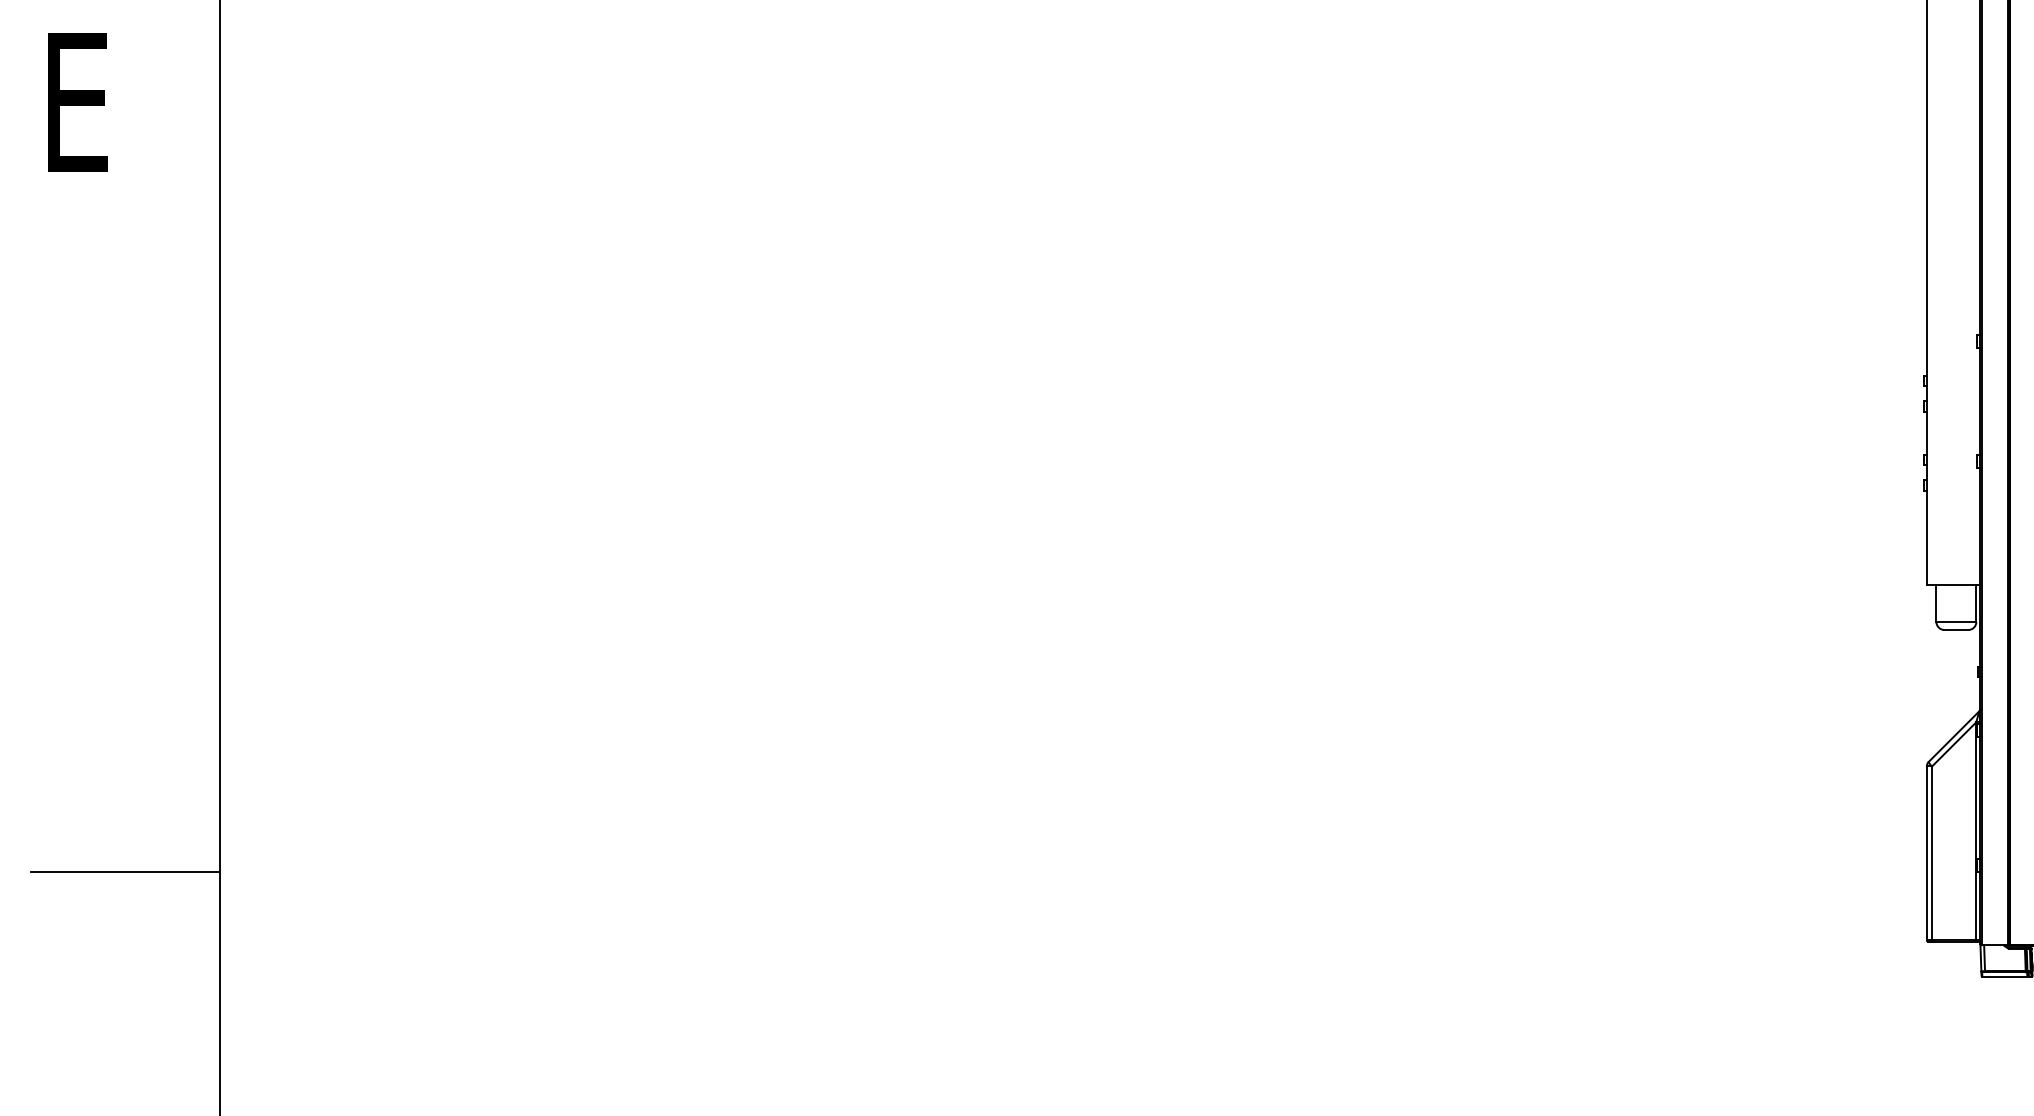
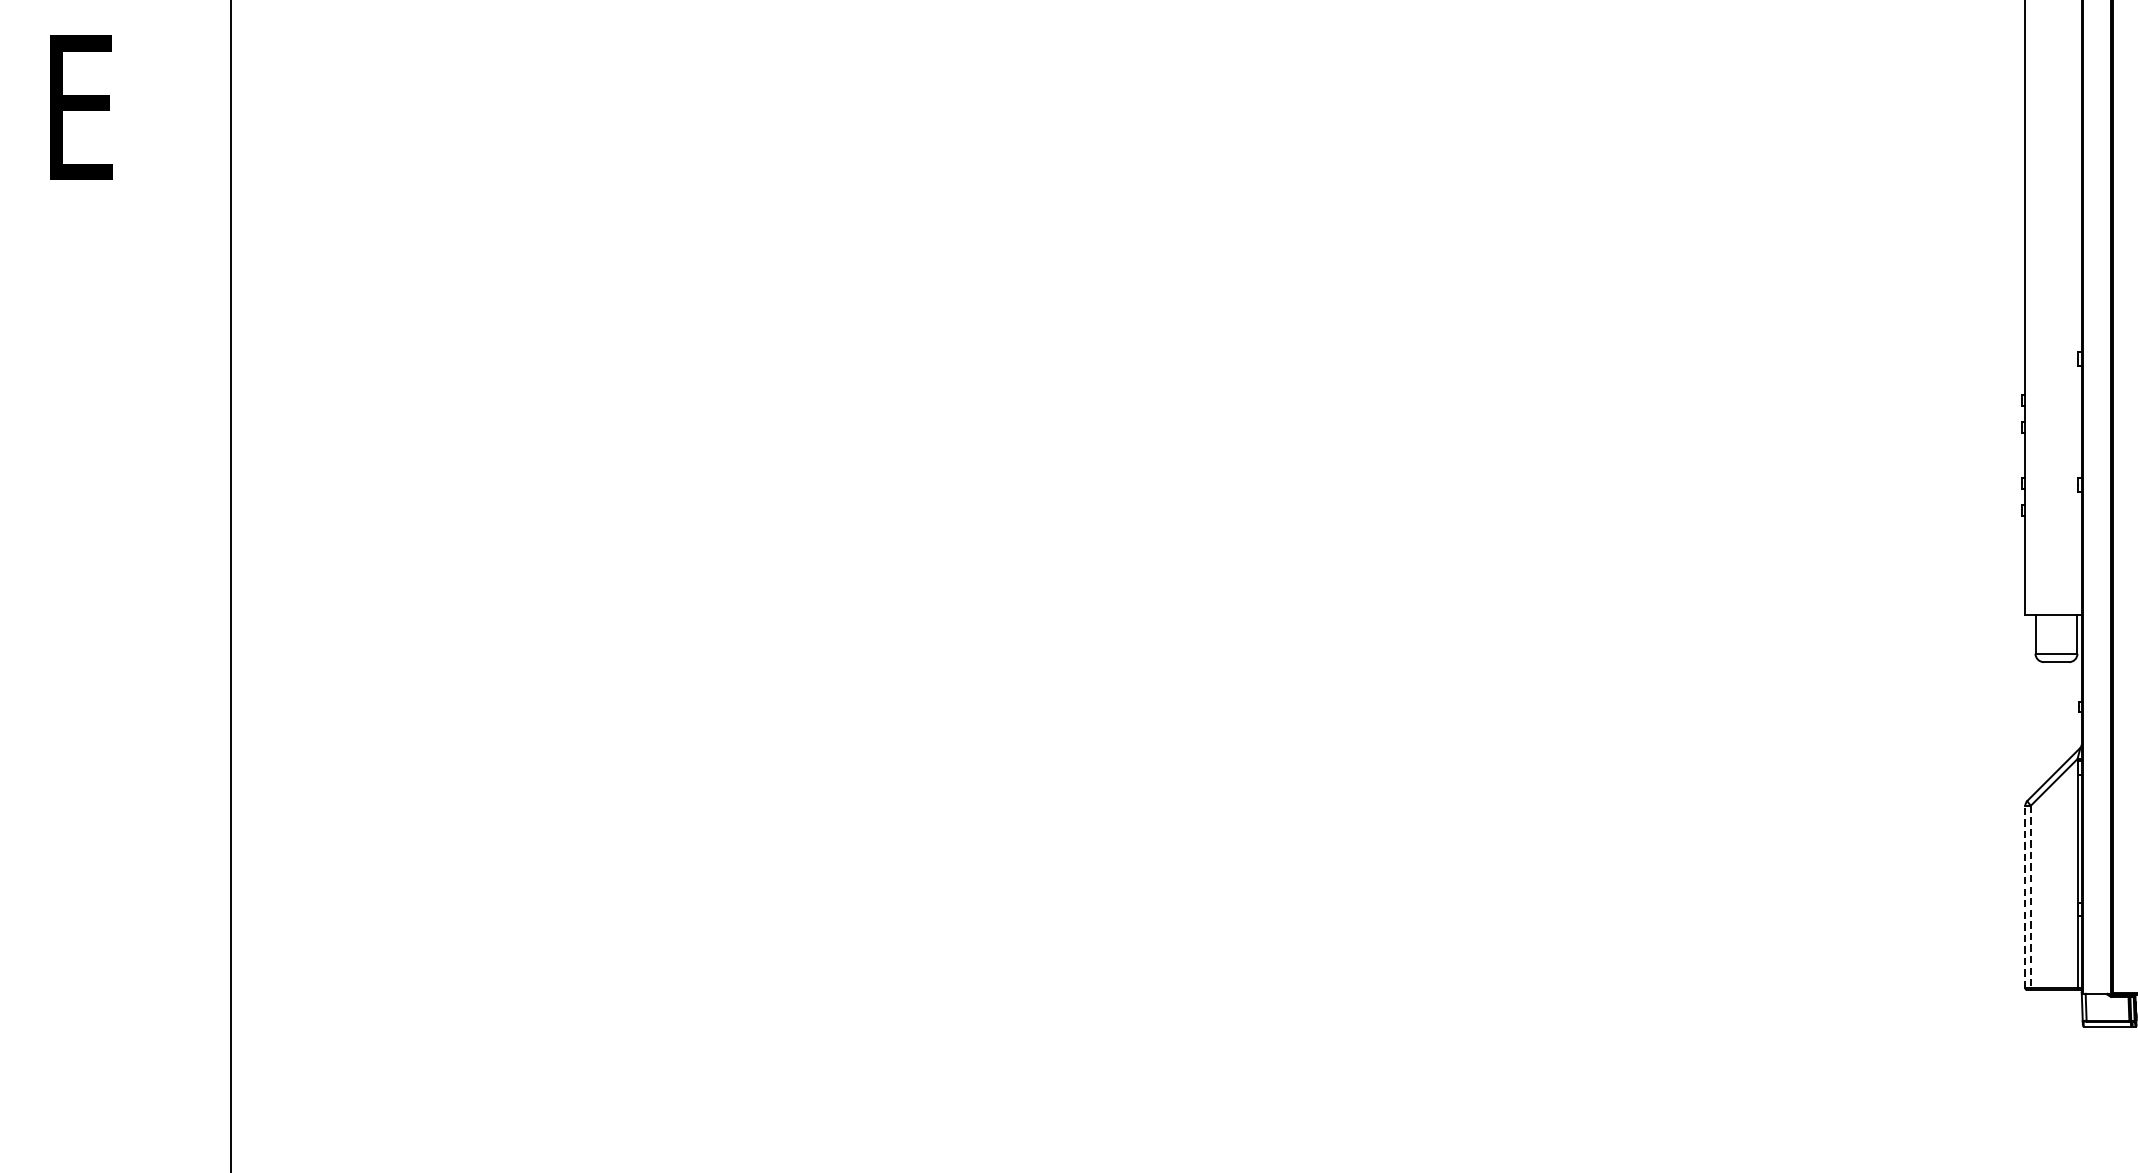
line: (1926, 853) -> (2025, 897), solid -> dashed
line: (1932, 853) -> (2031, 897), solid -> dashed
line: (125, 872) -> (131, 917), removed

